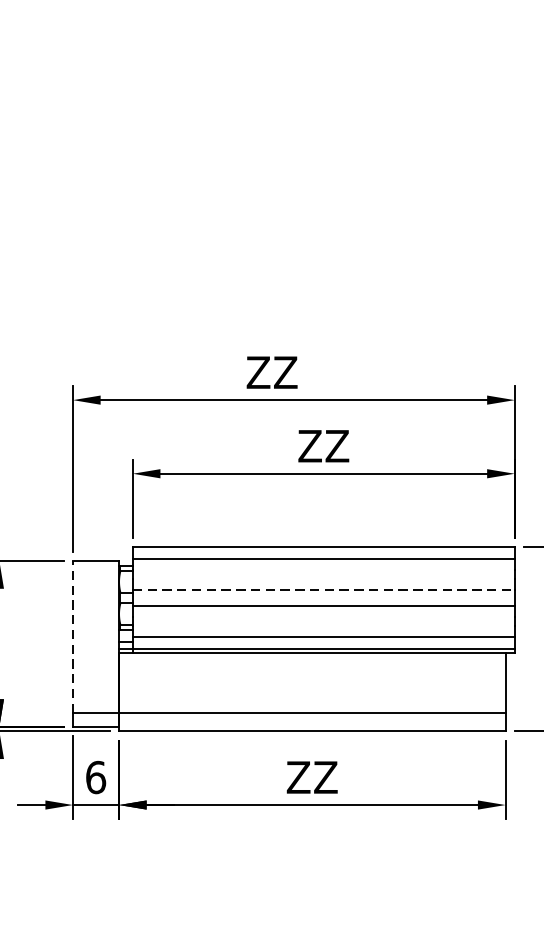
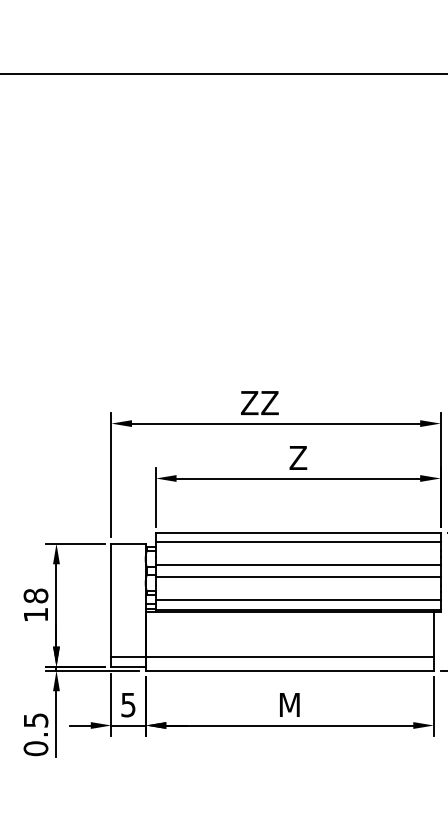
text: (323, 445) -> (298, 457), ZZ -> Z
line: (323, 590) -> (298, 565), dashed -> solid
line: (73, 637) -> (111, 600), dashed -> solid
text: (95, 776) -> (128, 704), 6 -> 5
text: (311, 776) -> (289, 704), ZZ -> M

